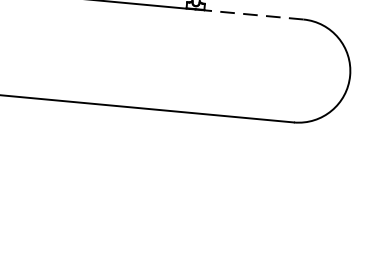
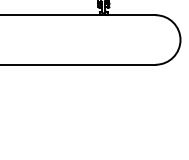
line: (252, 15) -> (131, 15), dashed -> solid

